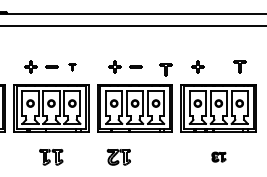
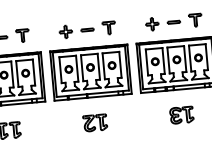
part: (72, 66) -> (22, 35), size x1.67
part: (218, 66) -> (173, 21), added
part: (165, 69) -> (108, 27), moved
part: (218, 156) -> (181, 114), size x1.67
part: (118, 157) -> (94, 123), moved

